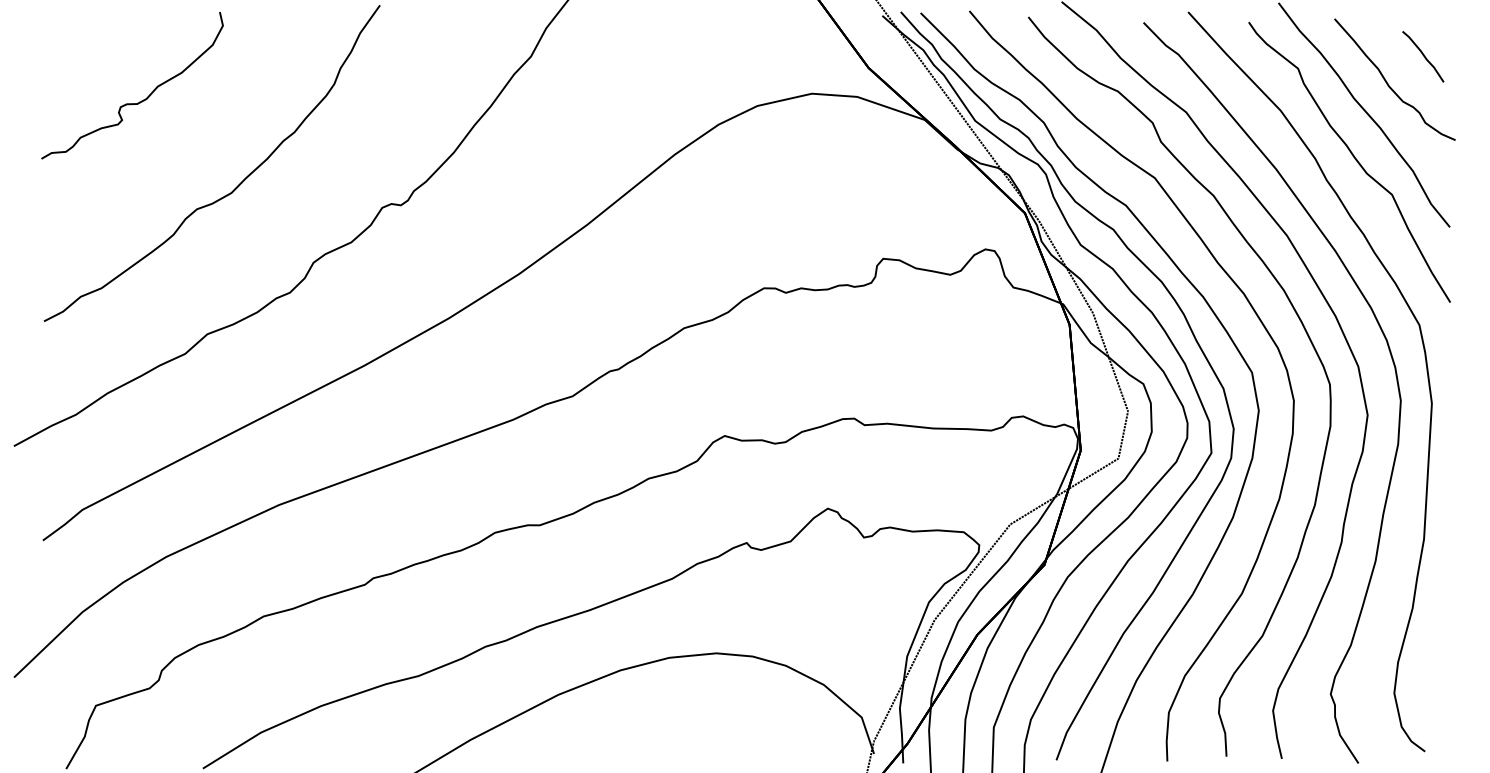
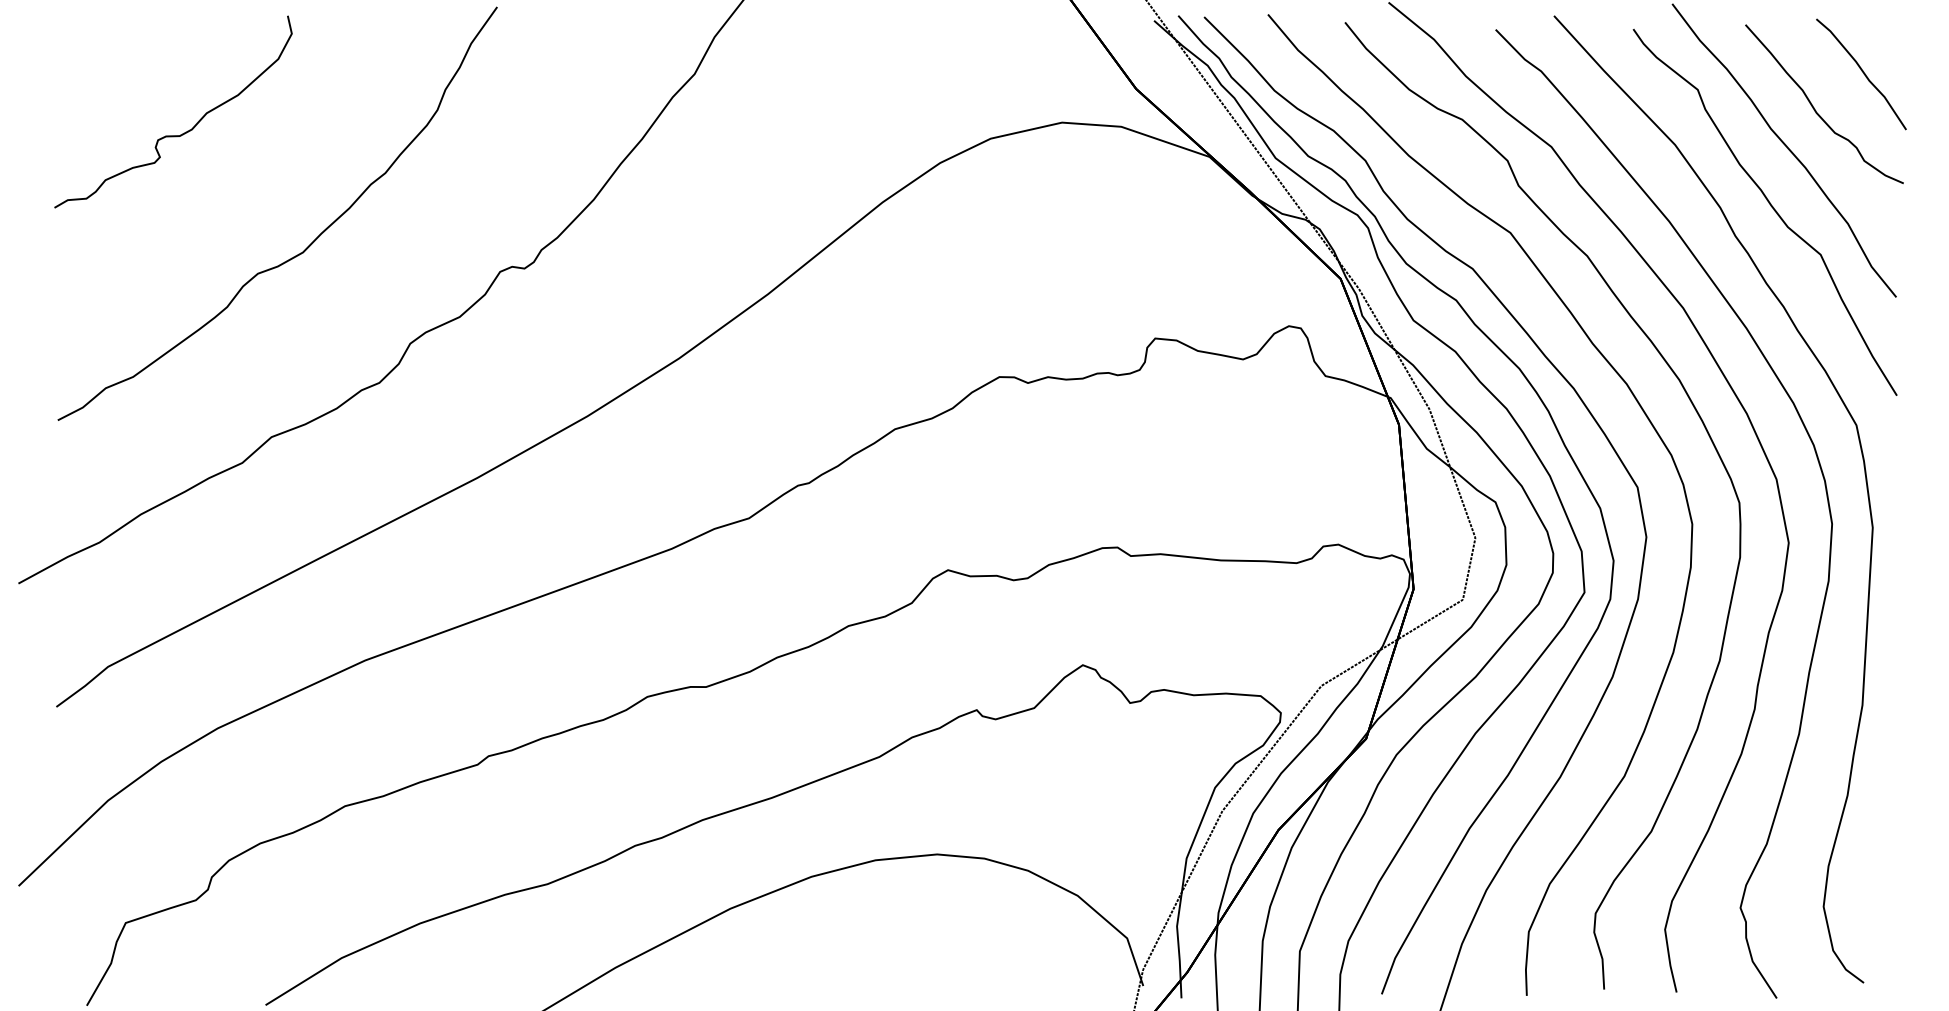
part: (1423, 56) -> (1861, 74), size x1.67

